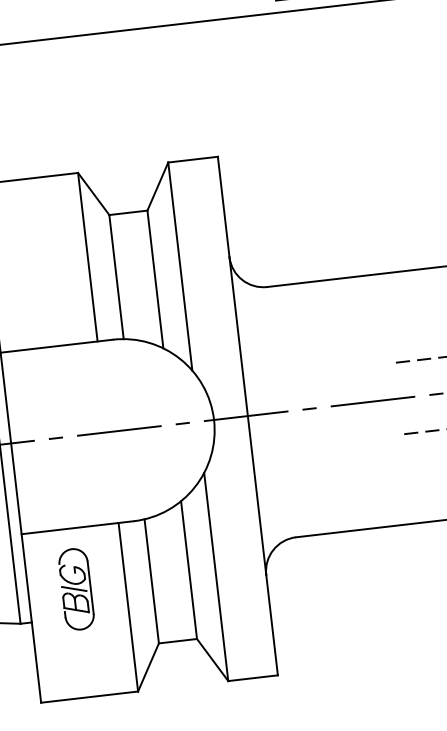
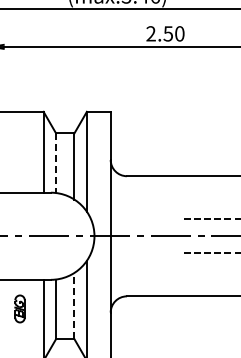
line: (117, 277) -> (56, 163), solid -> dashed
line: (189, 568) -> (74, 305), solid -> dashed
part: (75, 588) -> (19, 308), size x0.7

